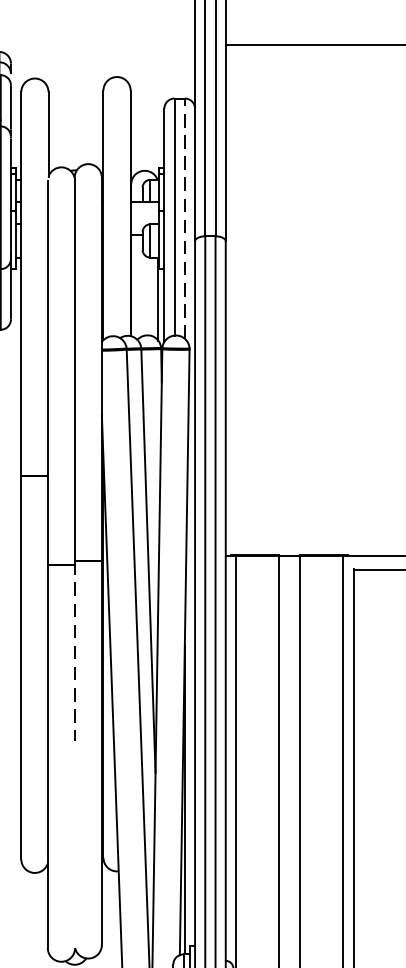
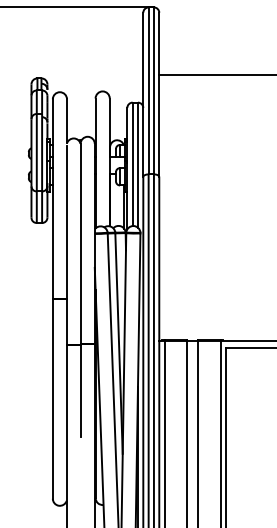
line: (183, 219) -> (137, 165), dashed -> solid
line: (74, 651) -> (80, 390), dashed -> solid

